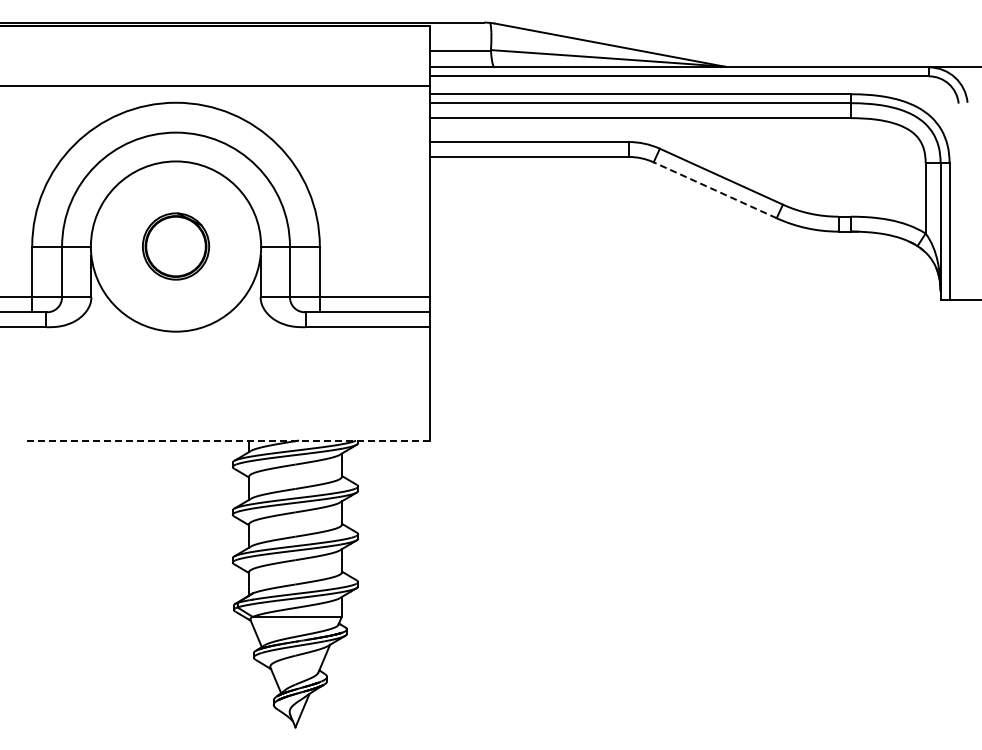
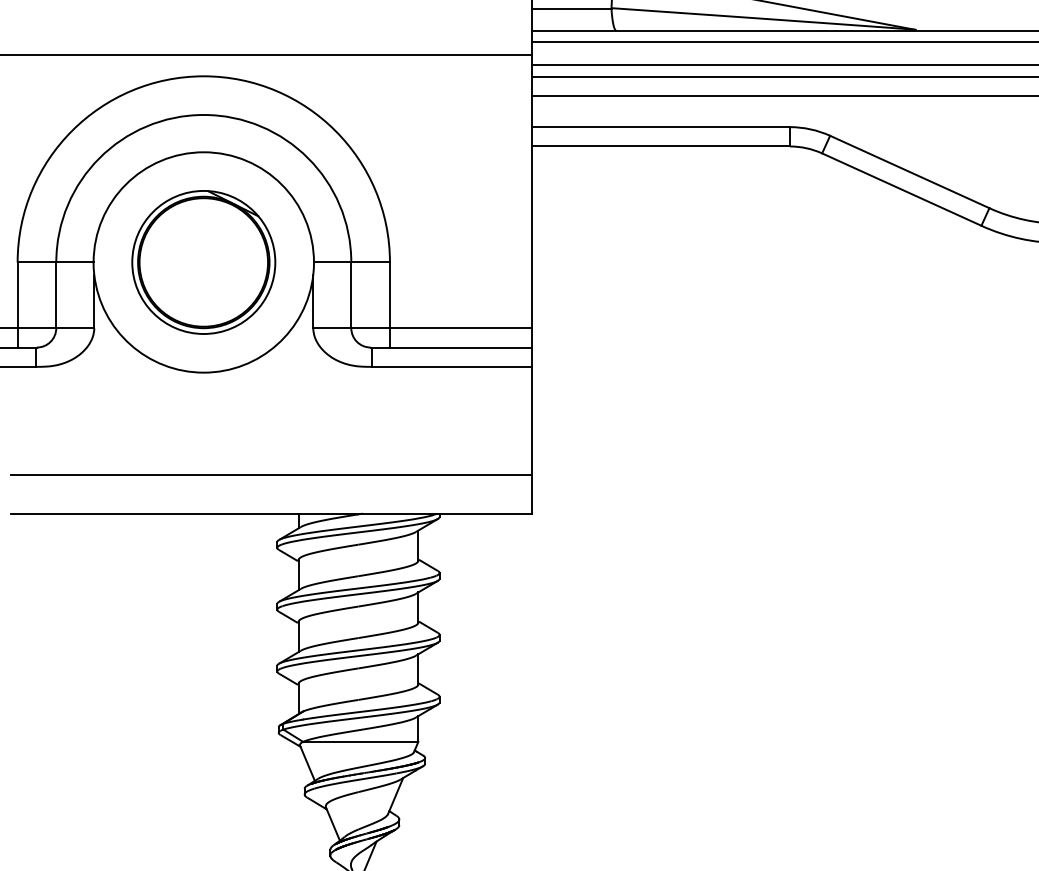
line: (715, 190) -> (902, 189), dashed -> solid
part: (175, 246) -> (203, 262), size x1.67
line: (227, 410) -> (270, 474), added
line: (228, 440) -> (271, 513), dashed -> solid

